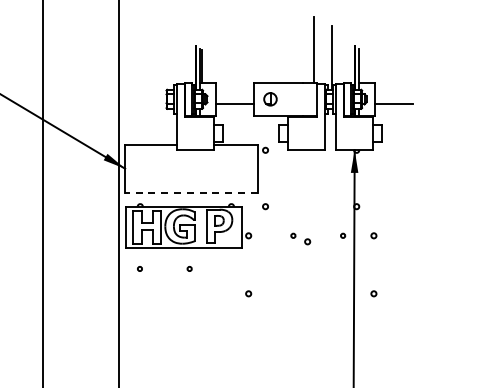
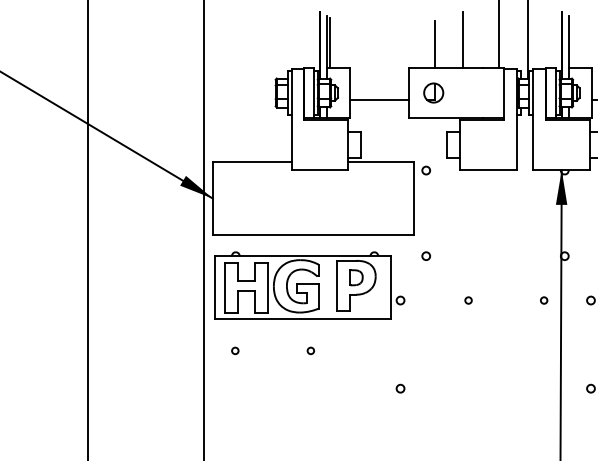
line: (289, 63) -> (462, 38), added
line: (271, 66) -> (435, 43), added
line: (190, 192) -> (312, 234), dashed -> solid
circle: (307, 241) -> (489, 309), removed

